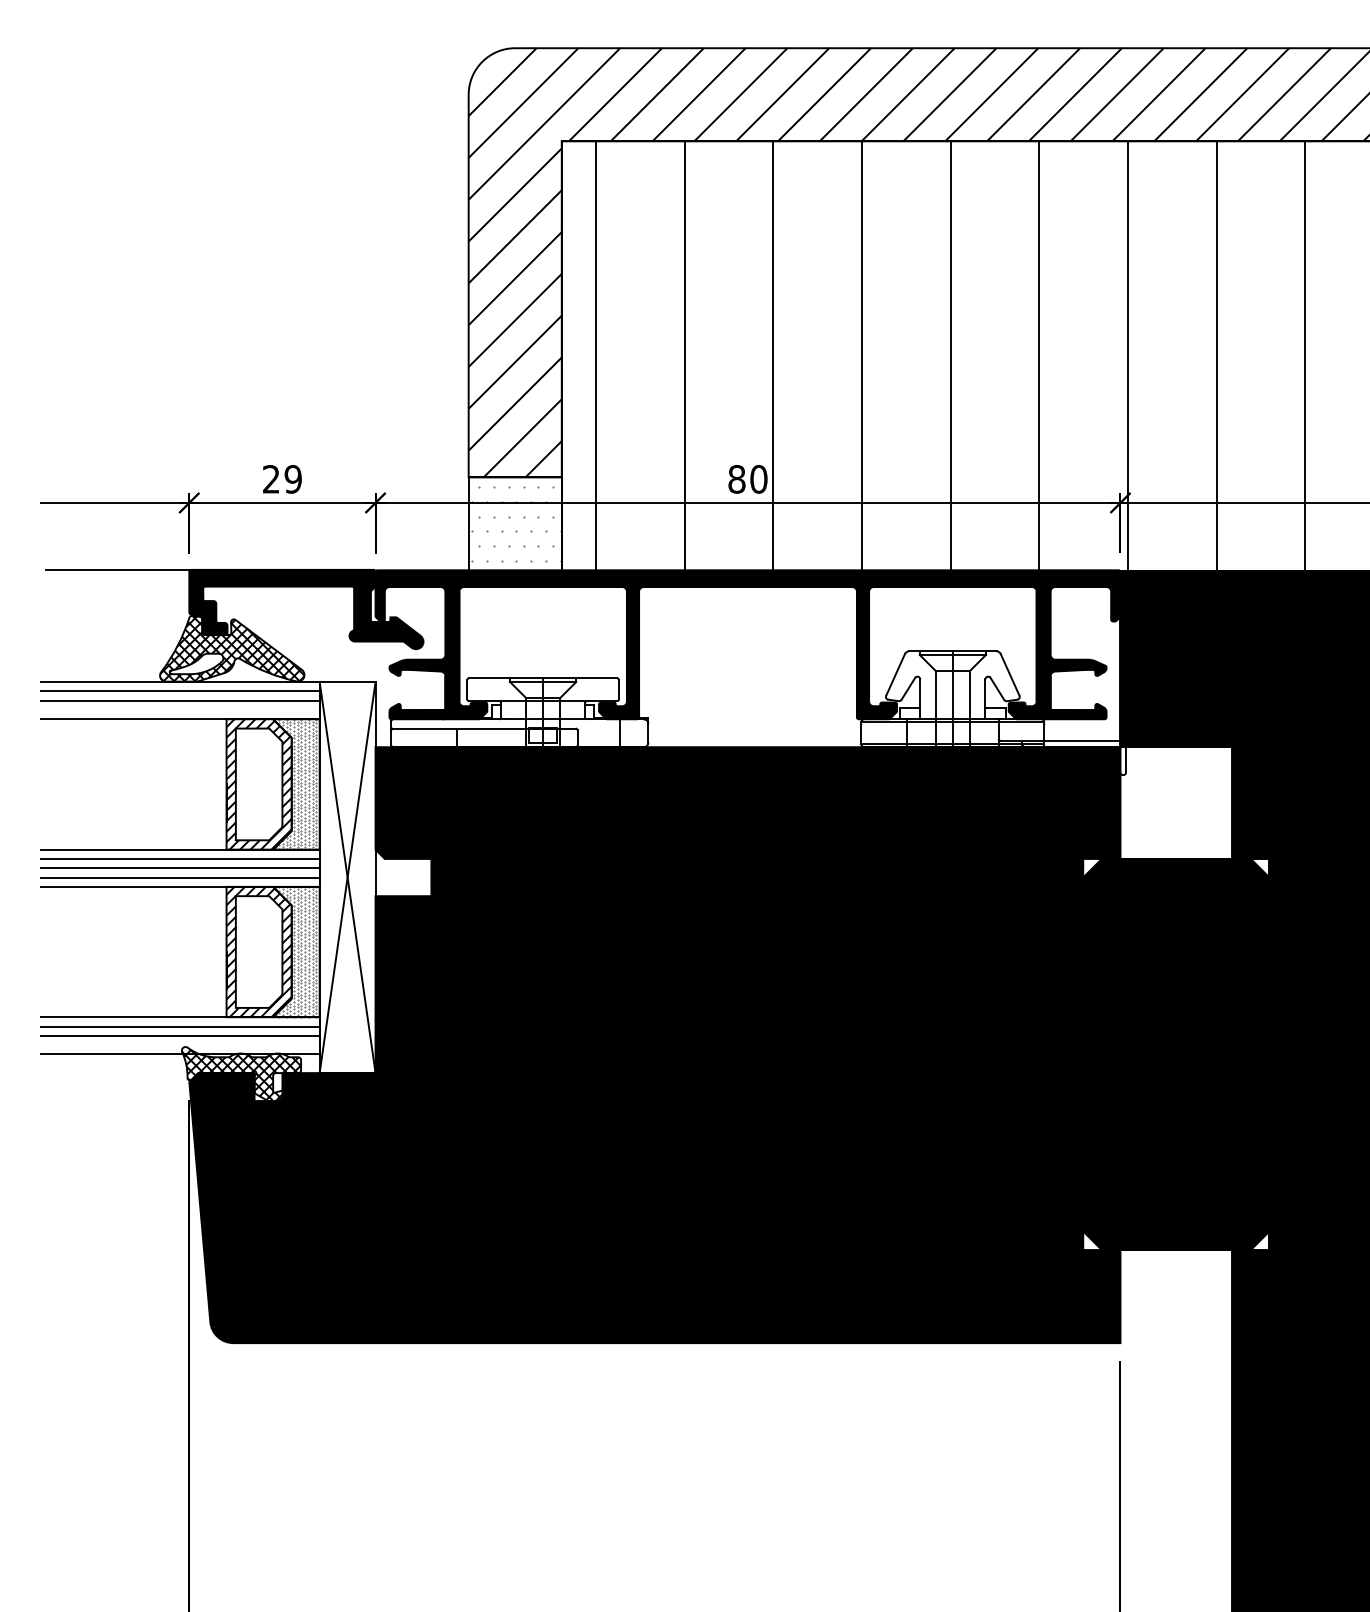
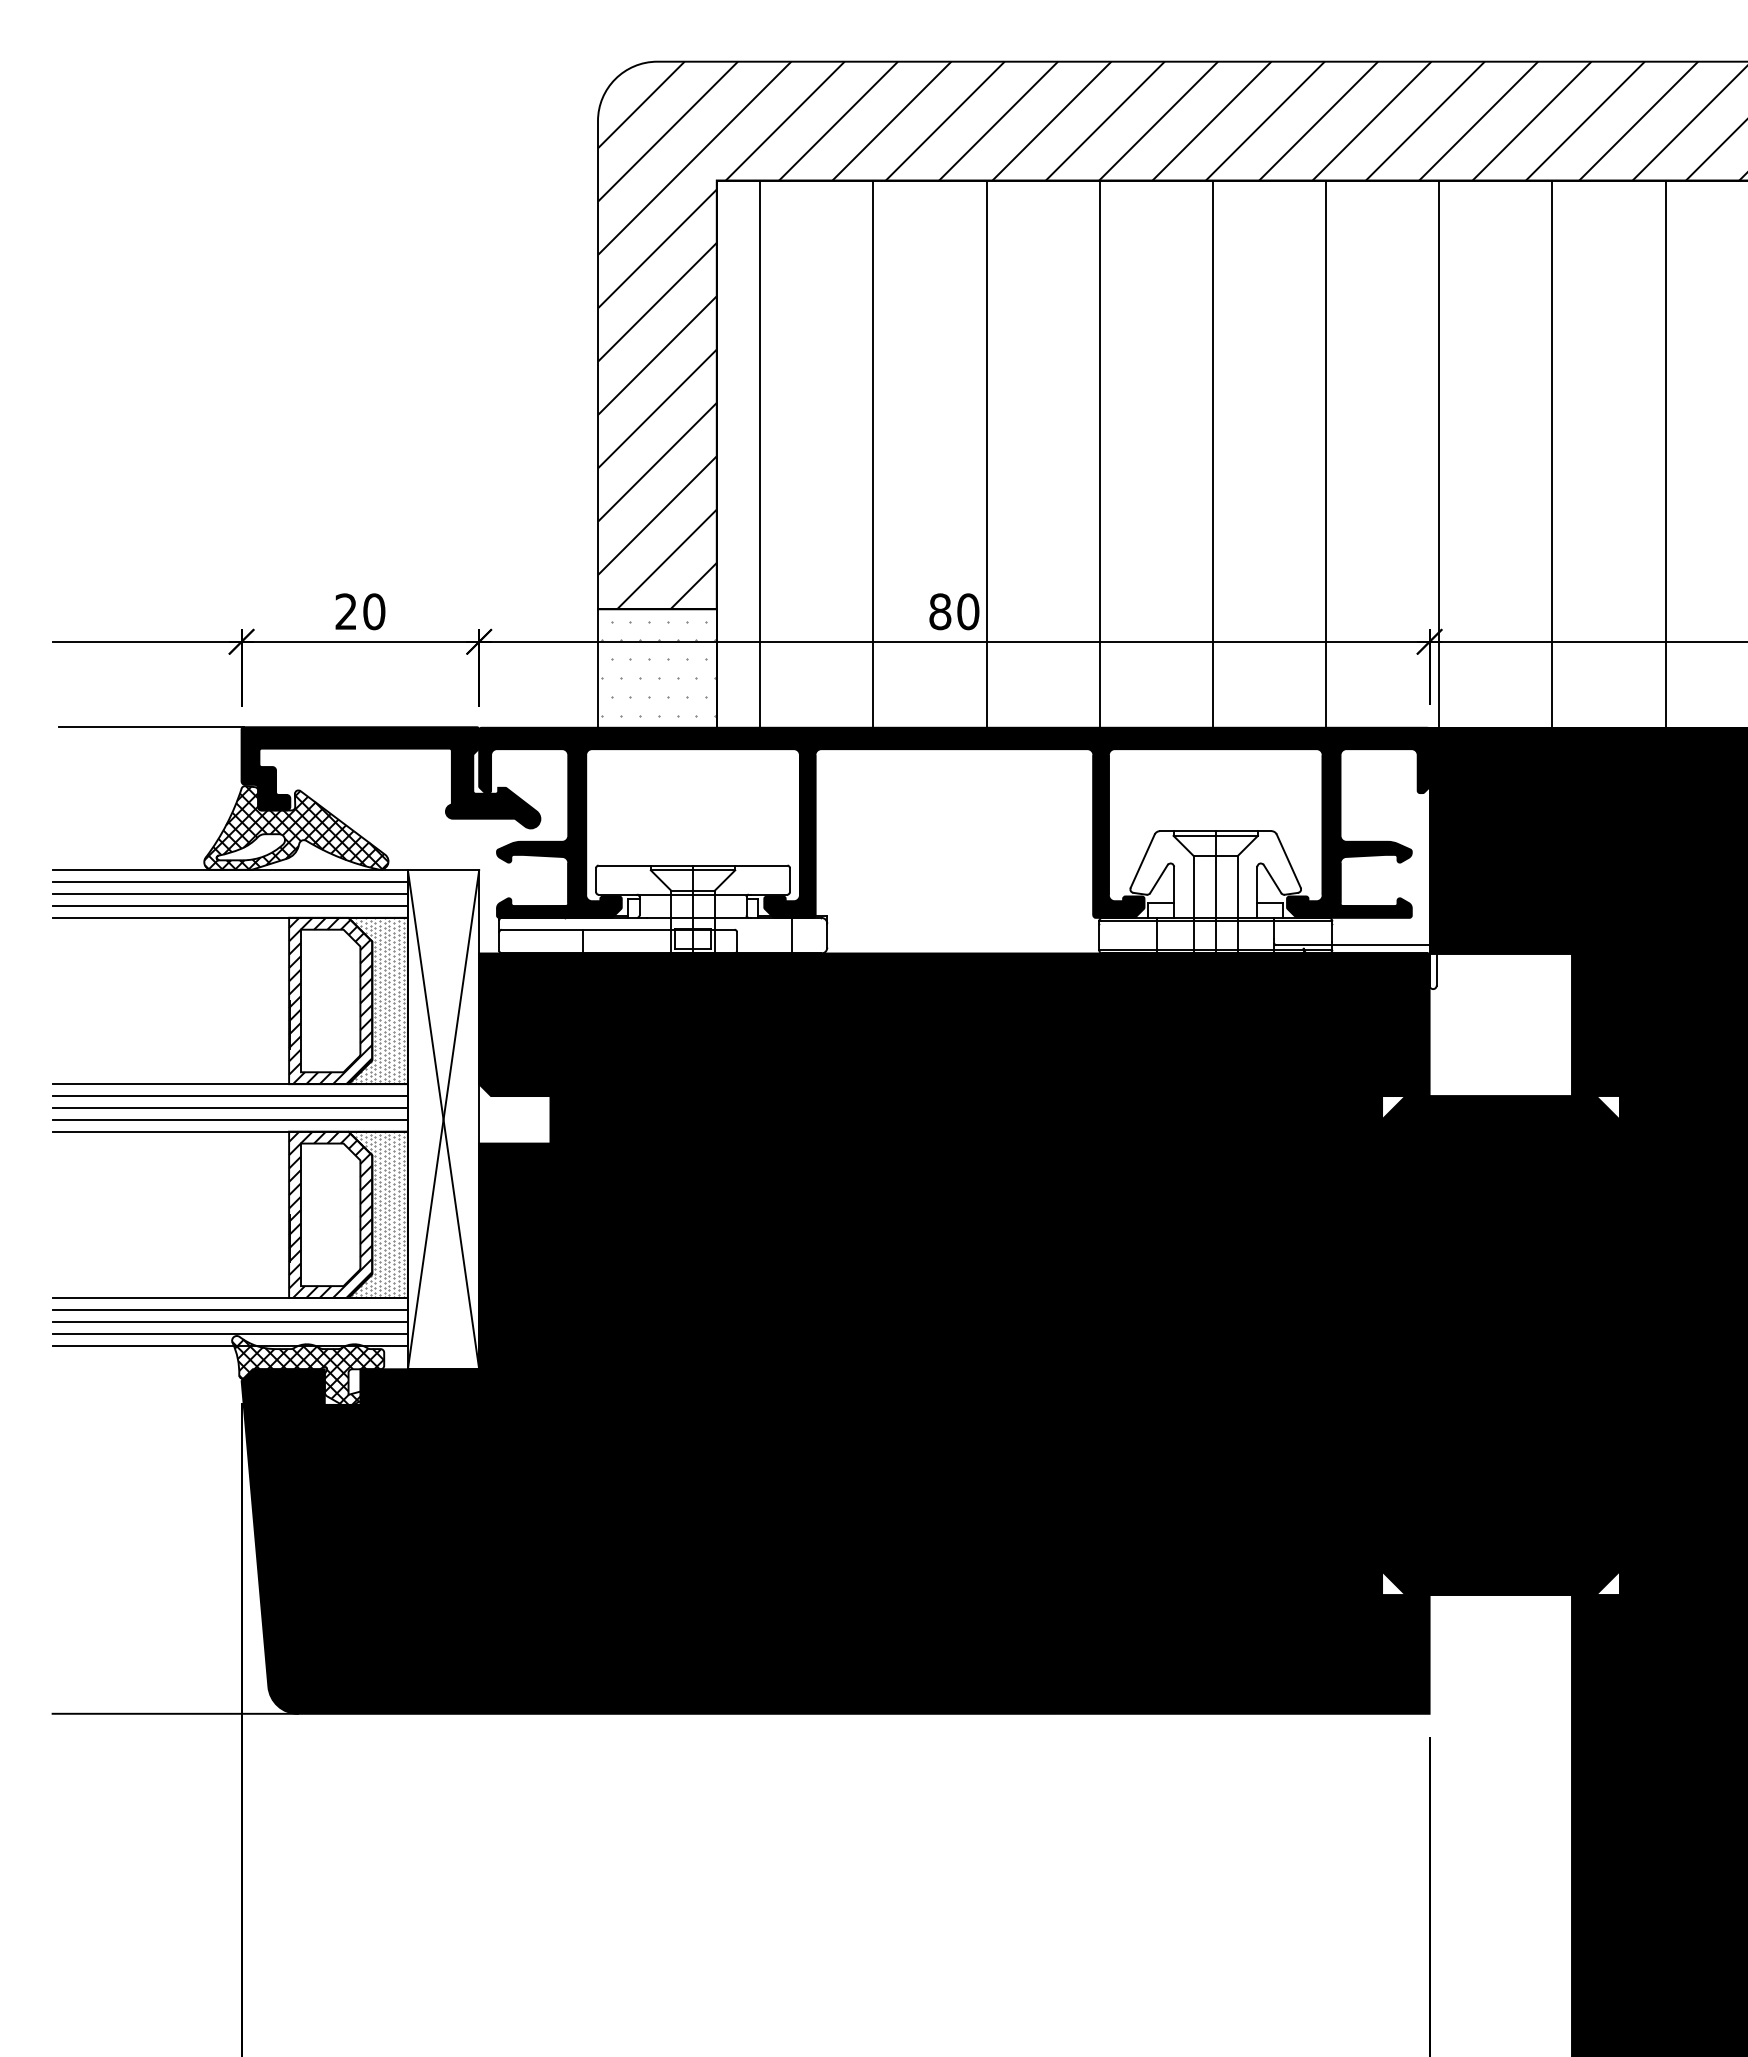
text: (293, 479) -> (374, 611), 29 -> 20
line: (179, 709) -> (229, 905), added
line: (179, 1045) -> (229, 1333), added
line: (136, 1342) -> (174, 1713), added

